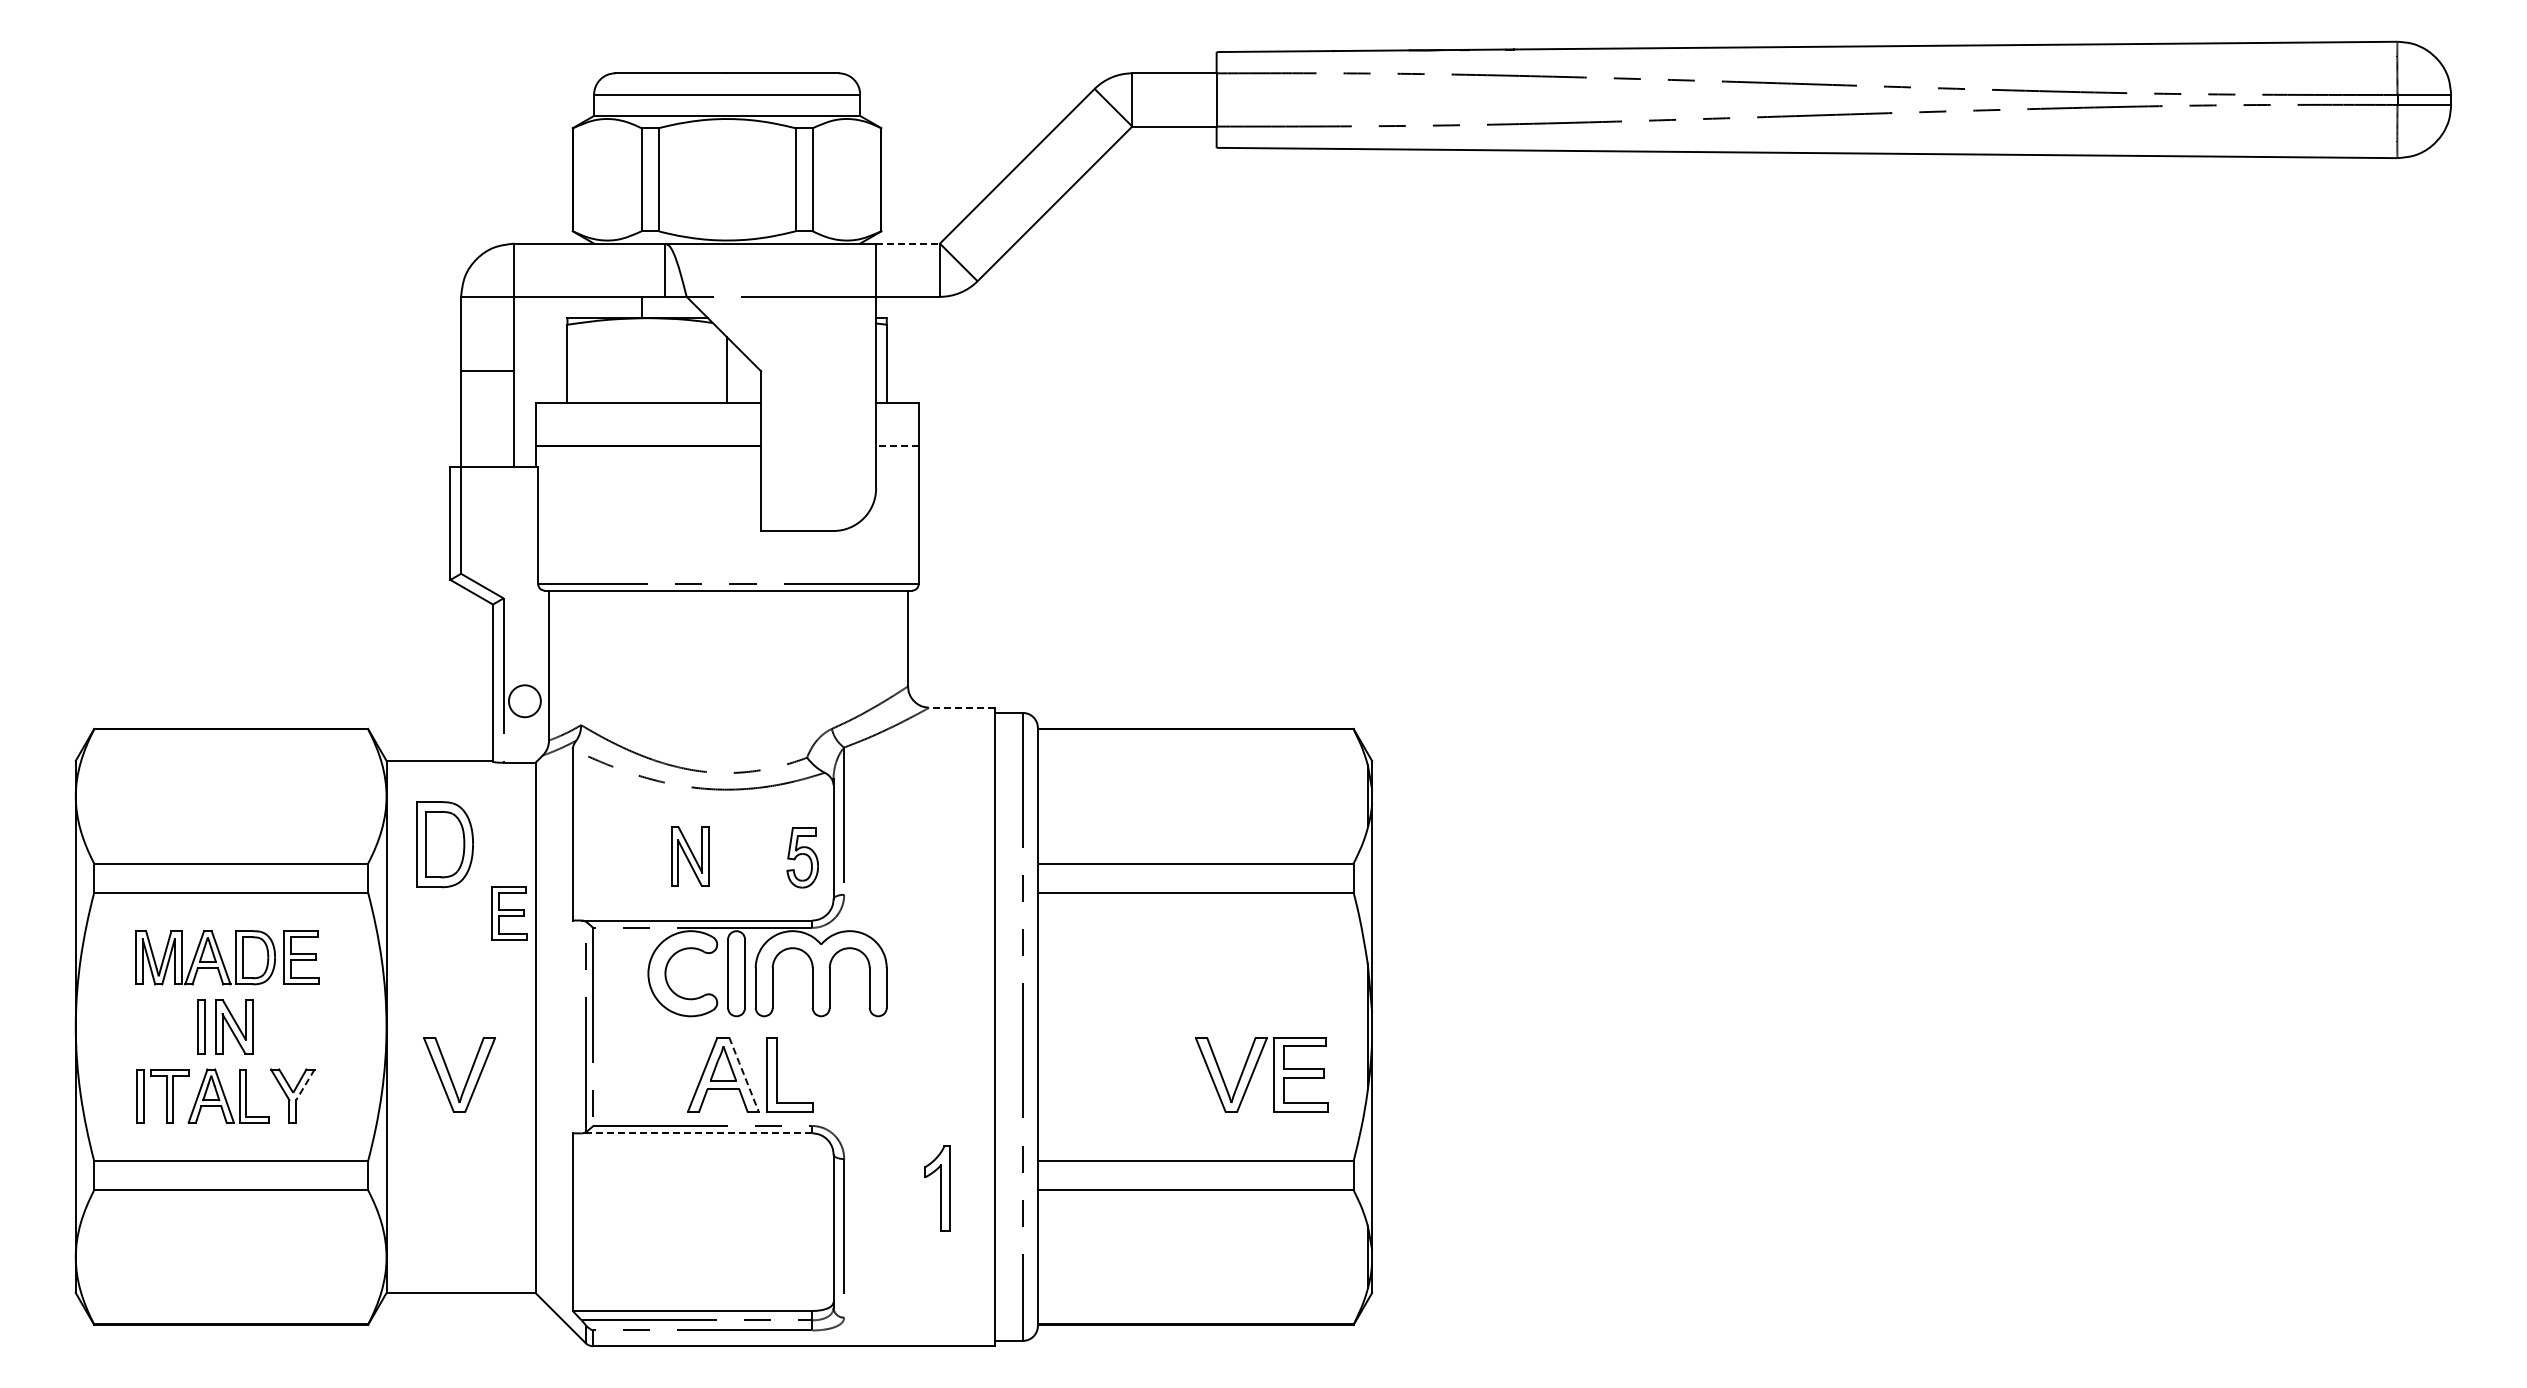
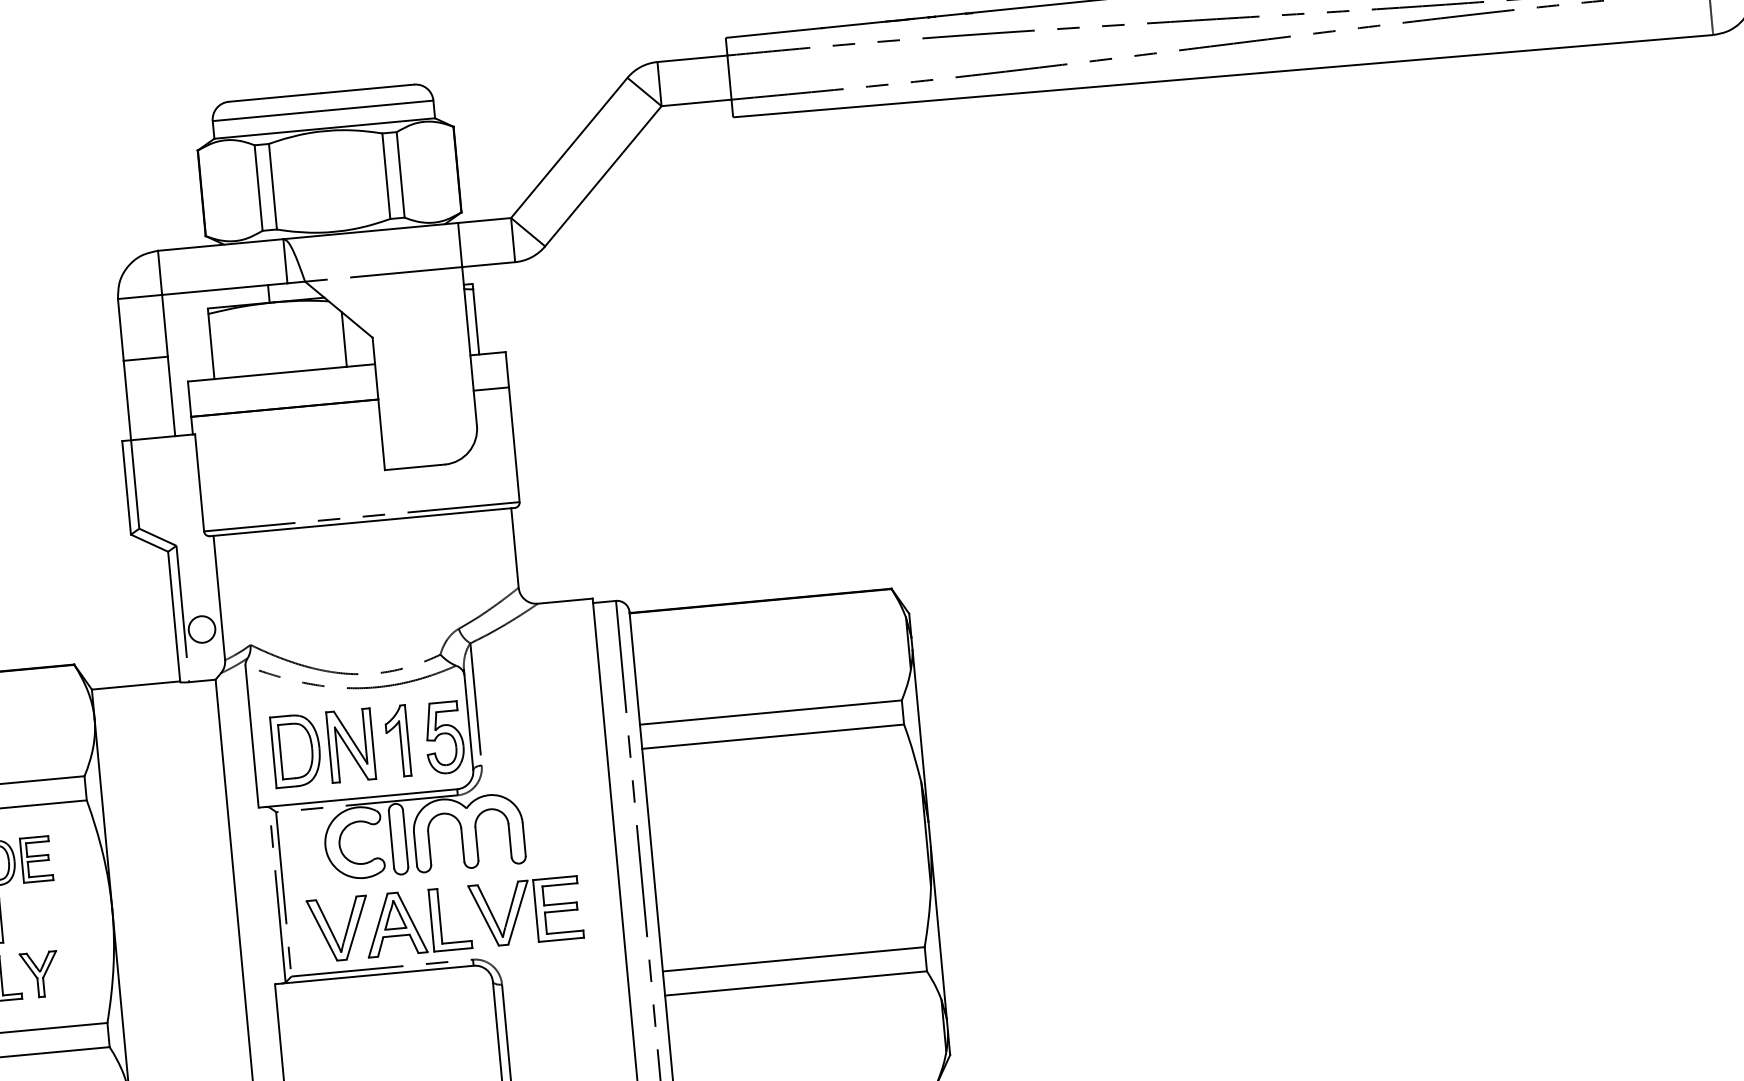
line: (908, 243) -> (484, 220), dashed -> solid
line: (896, 445) -> (490, 388), dashed -> solid
line: (961, 707) -> (564, 601), dashed -> solid
part: (444, 844) -> (295, 750), moved
part: (689, 856) -> (350, 745), size x1.43
part: (802, 857) -> (444, 737), size x1.43
part: (509, 913) -> (205, 806), removed
part: (1254, 1072) -> (519, 910), moved
line: (744, 1074) -> (412, 922), dashed -> solid
part: (451, 1077) -> (332, 932), moved
line: (305, 1084) -> (49, 964), dashed -> solid
line: (696, 1133) -> (377, 974), dashed -> solid
part: (937, 1188) -> (397, 741), moved

